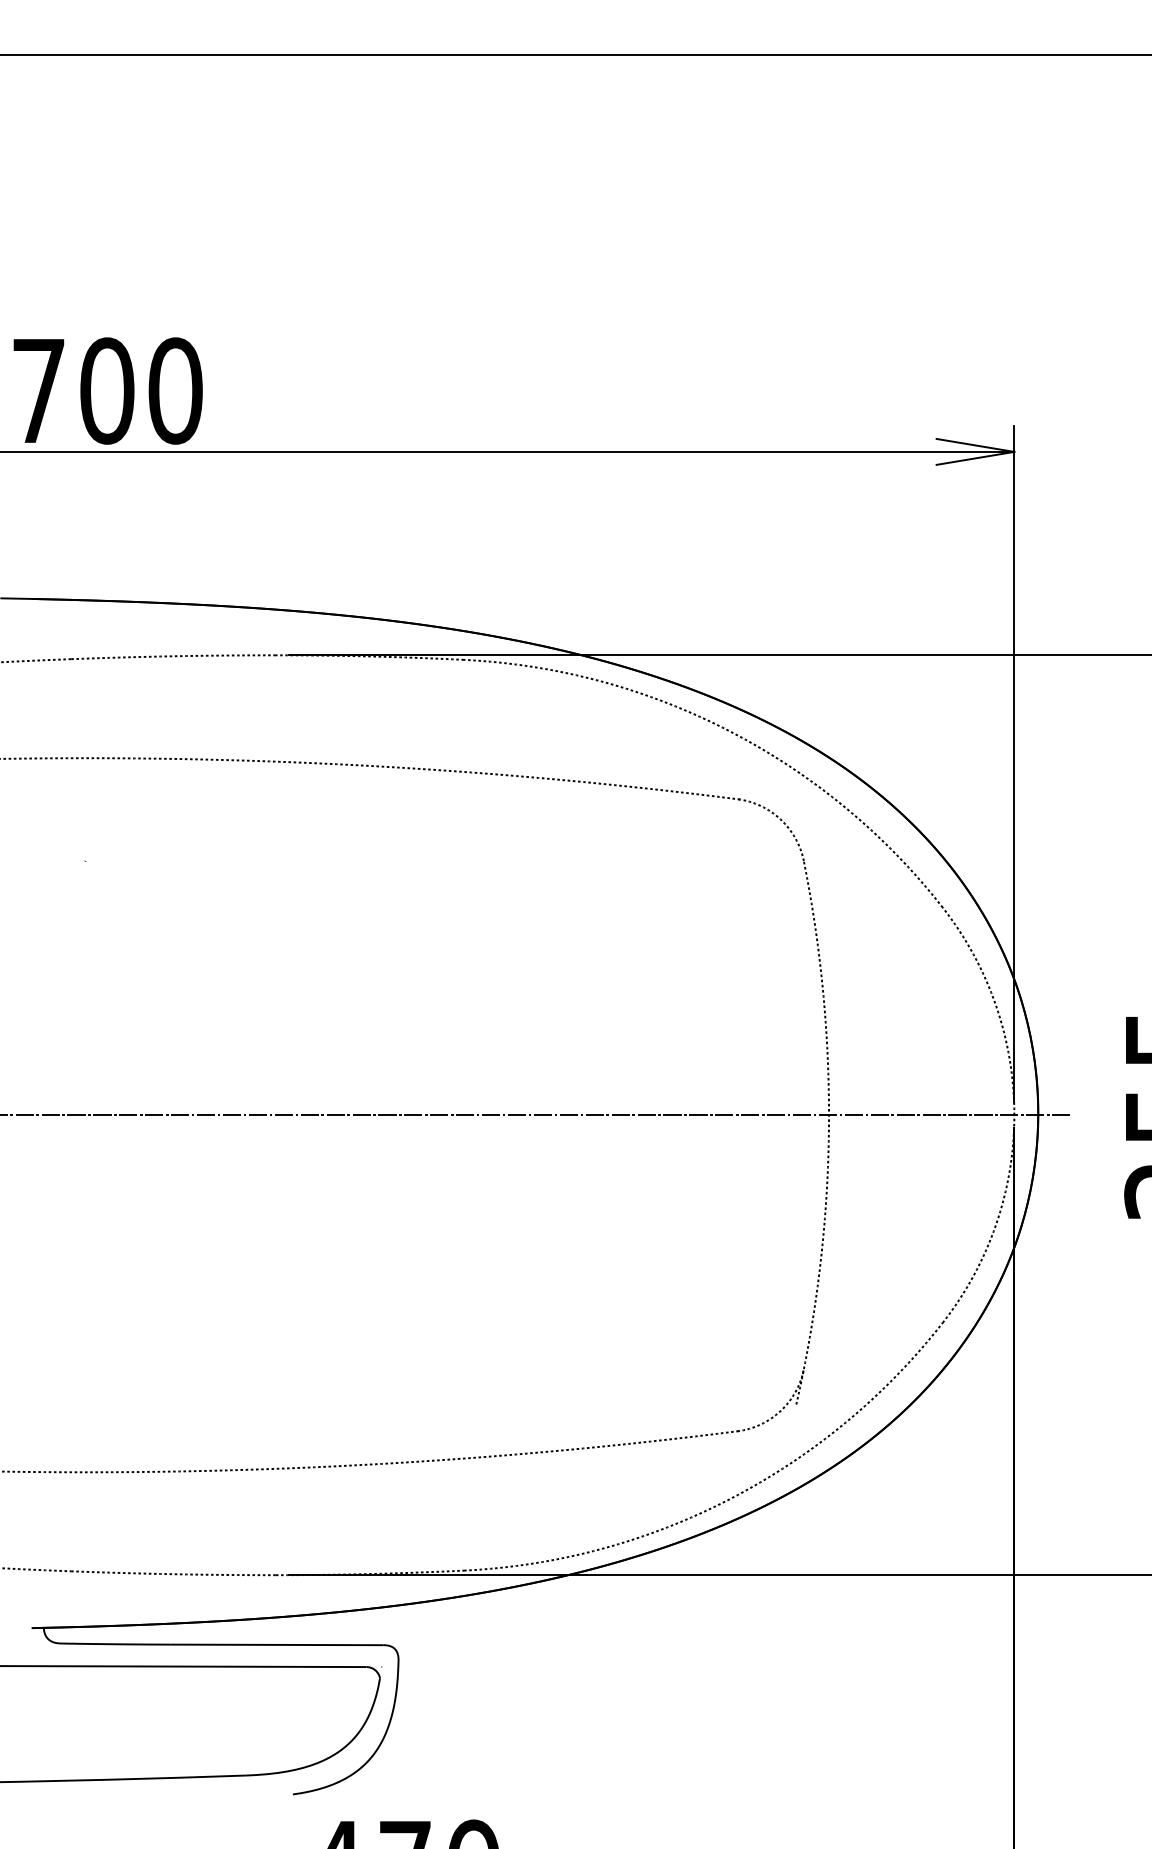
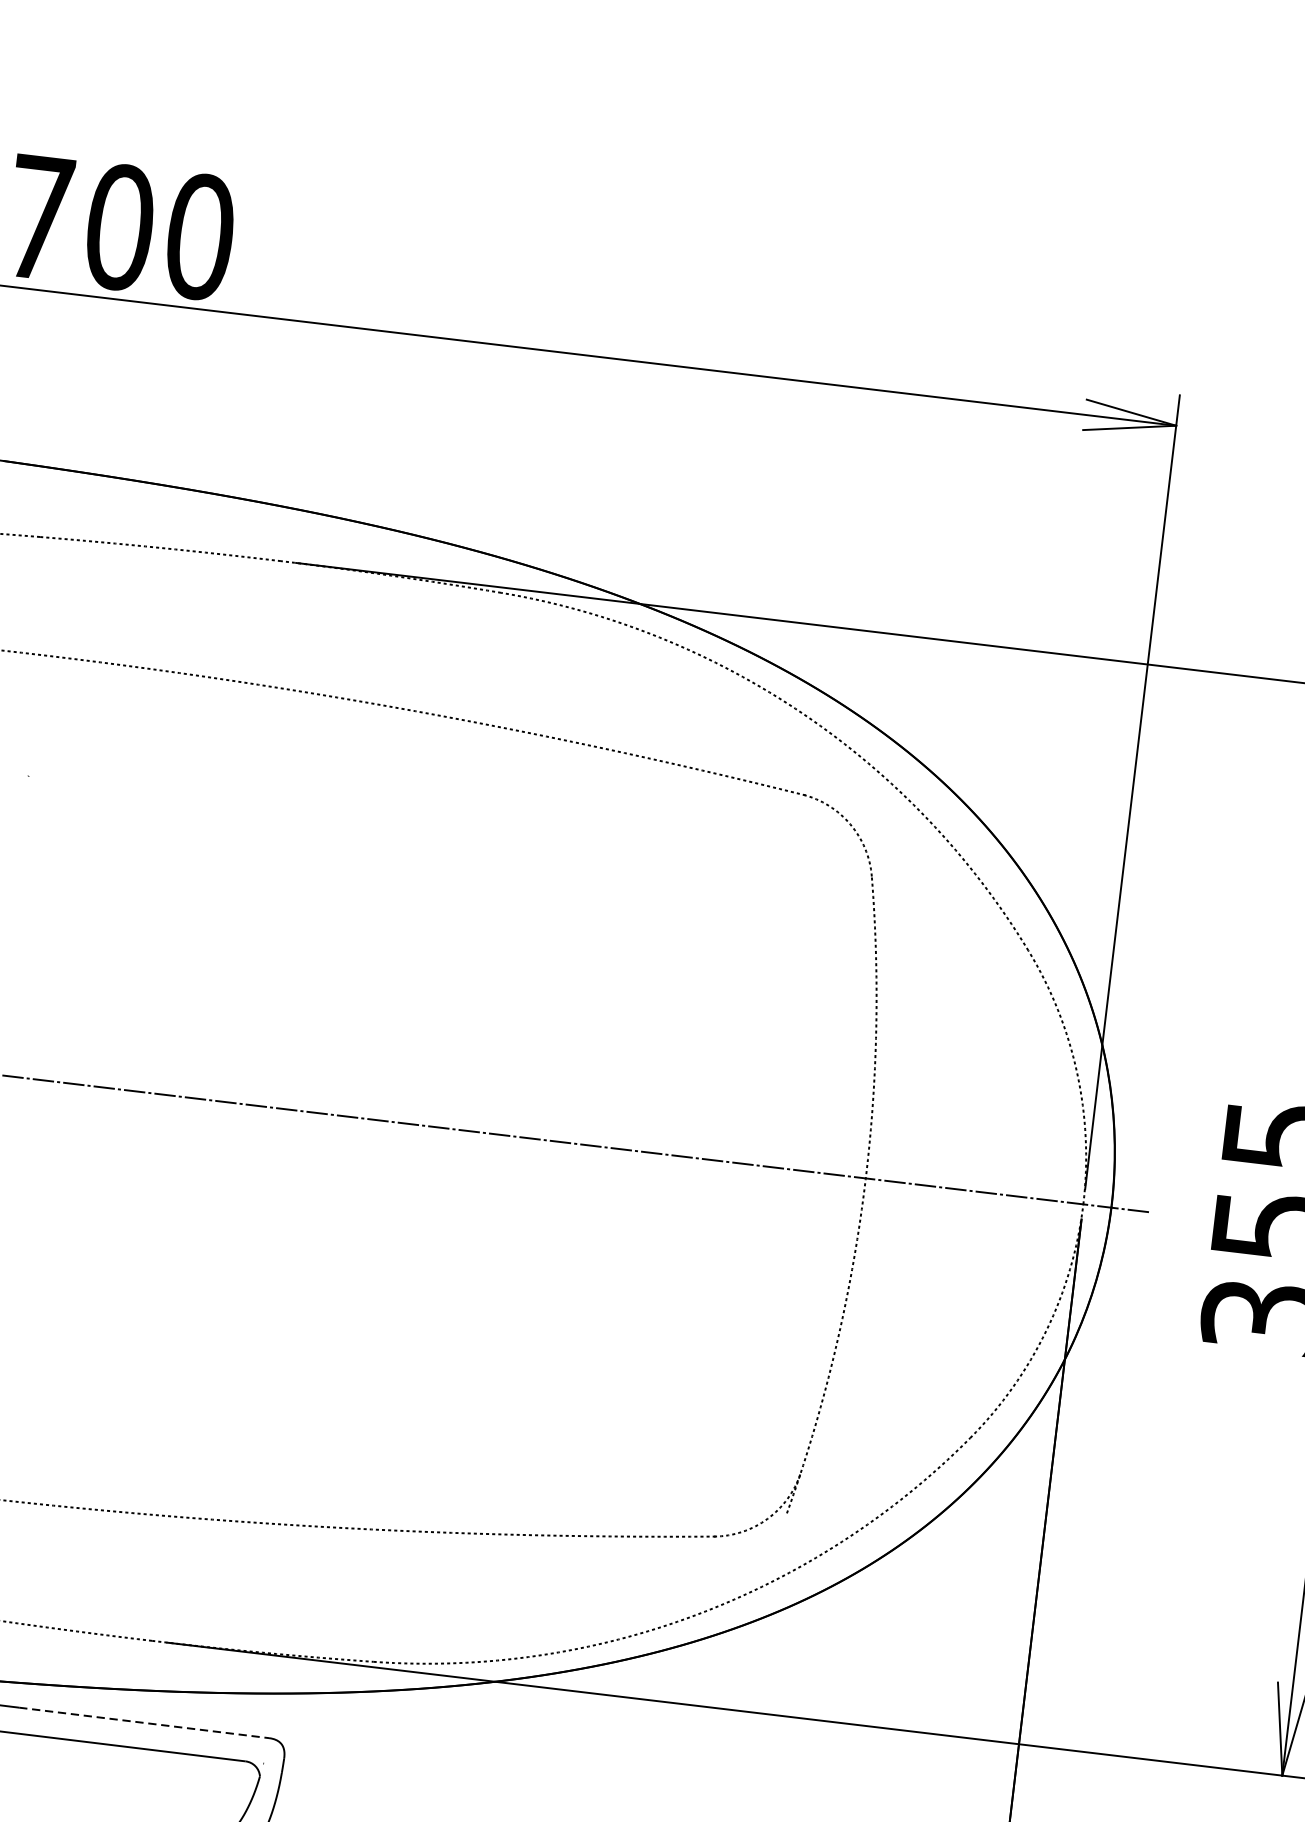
line: (277, 1644) -> (144, 1722), solid -> dashed

